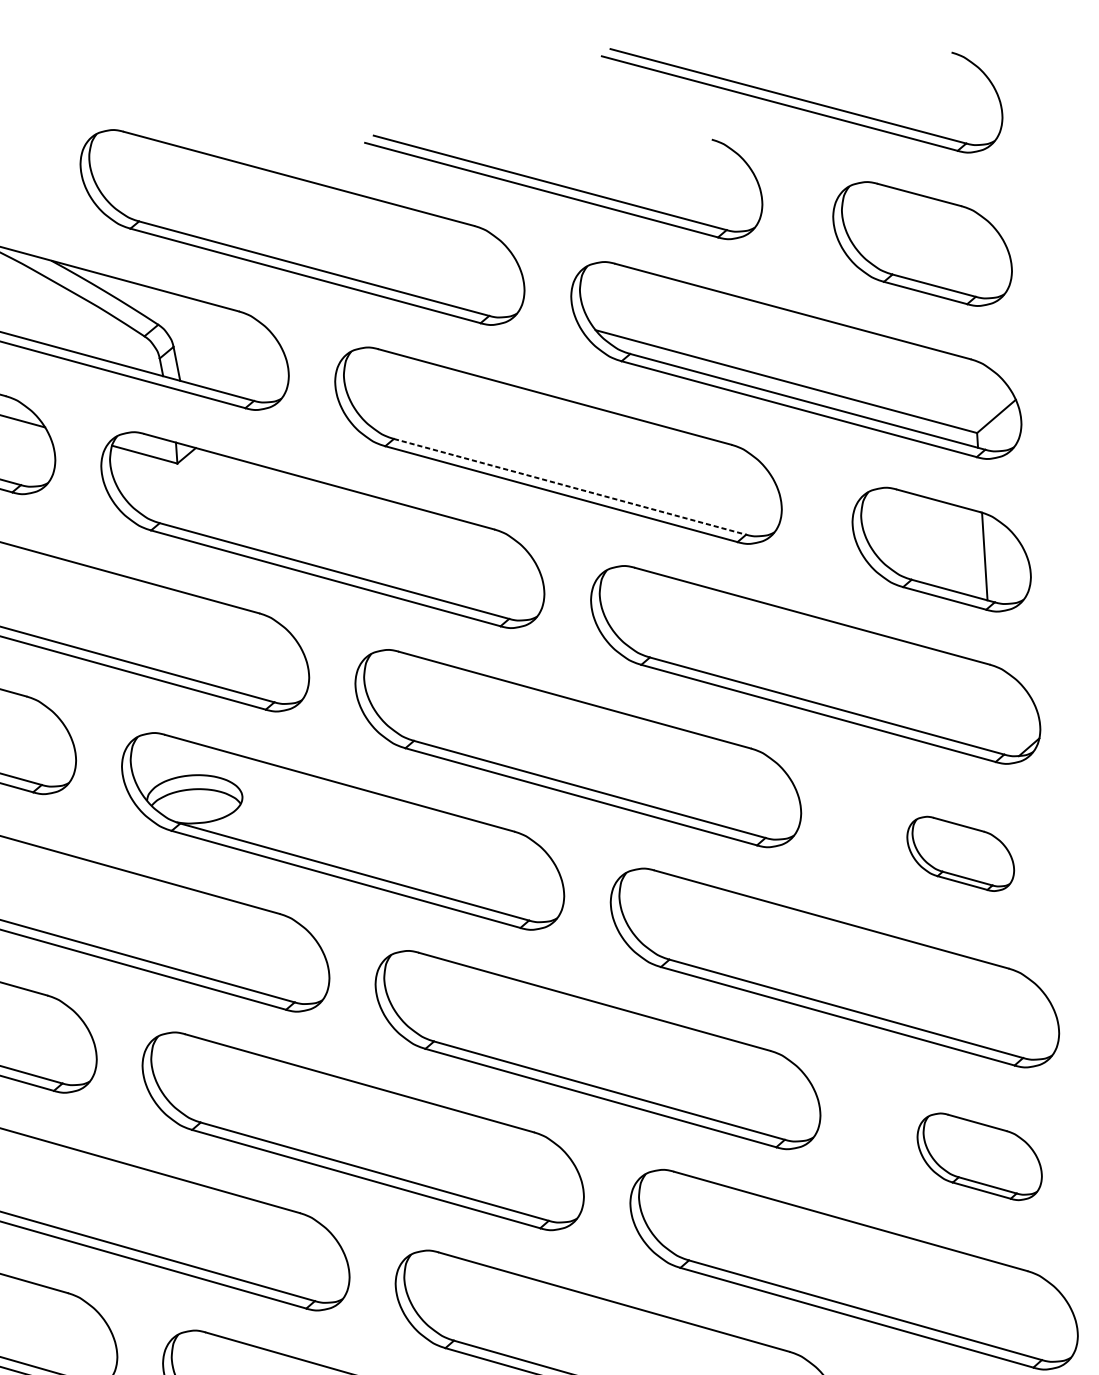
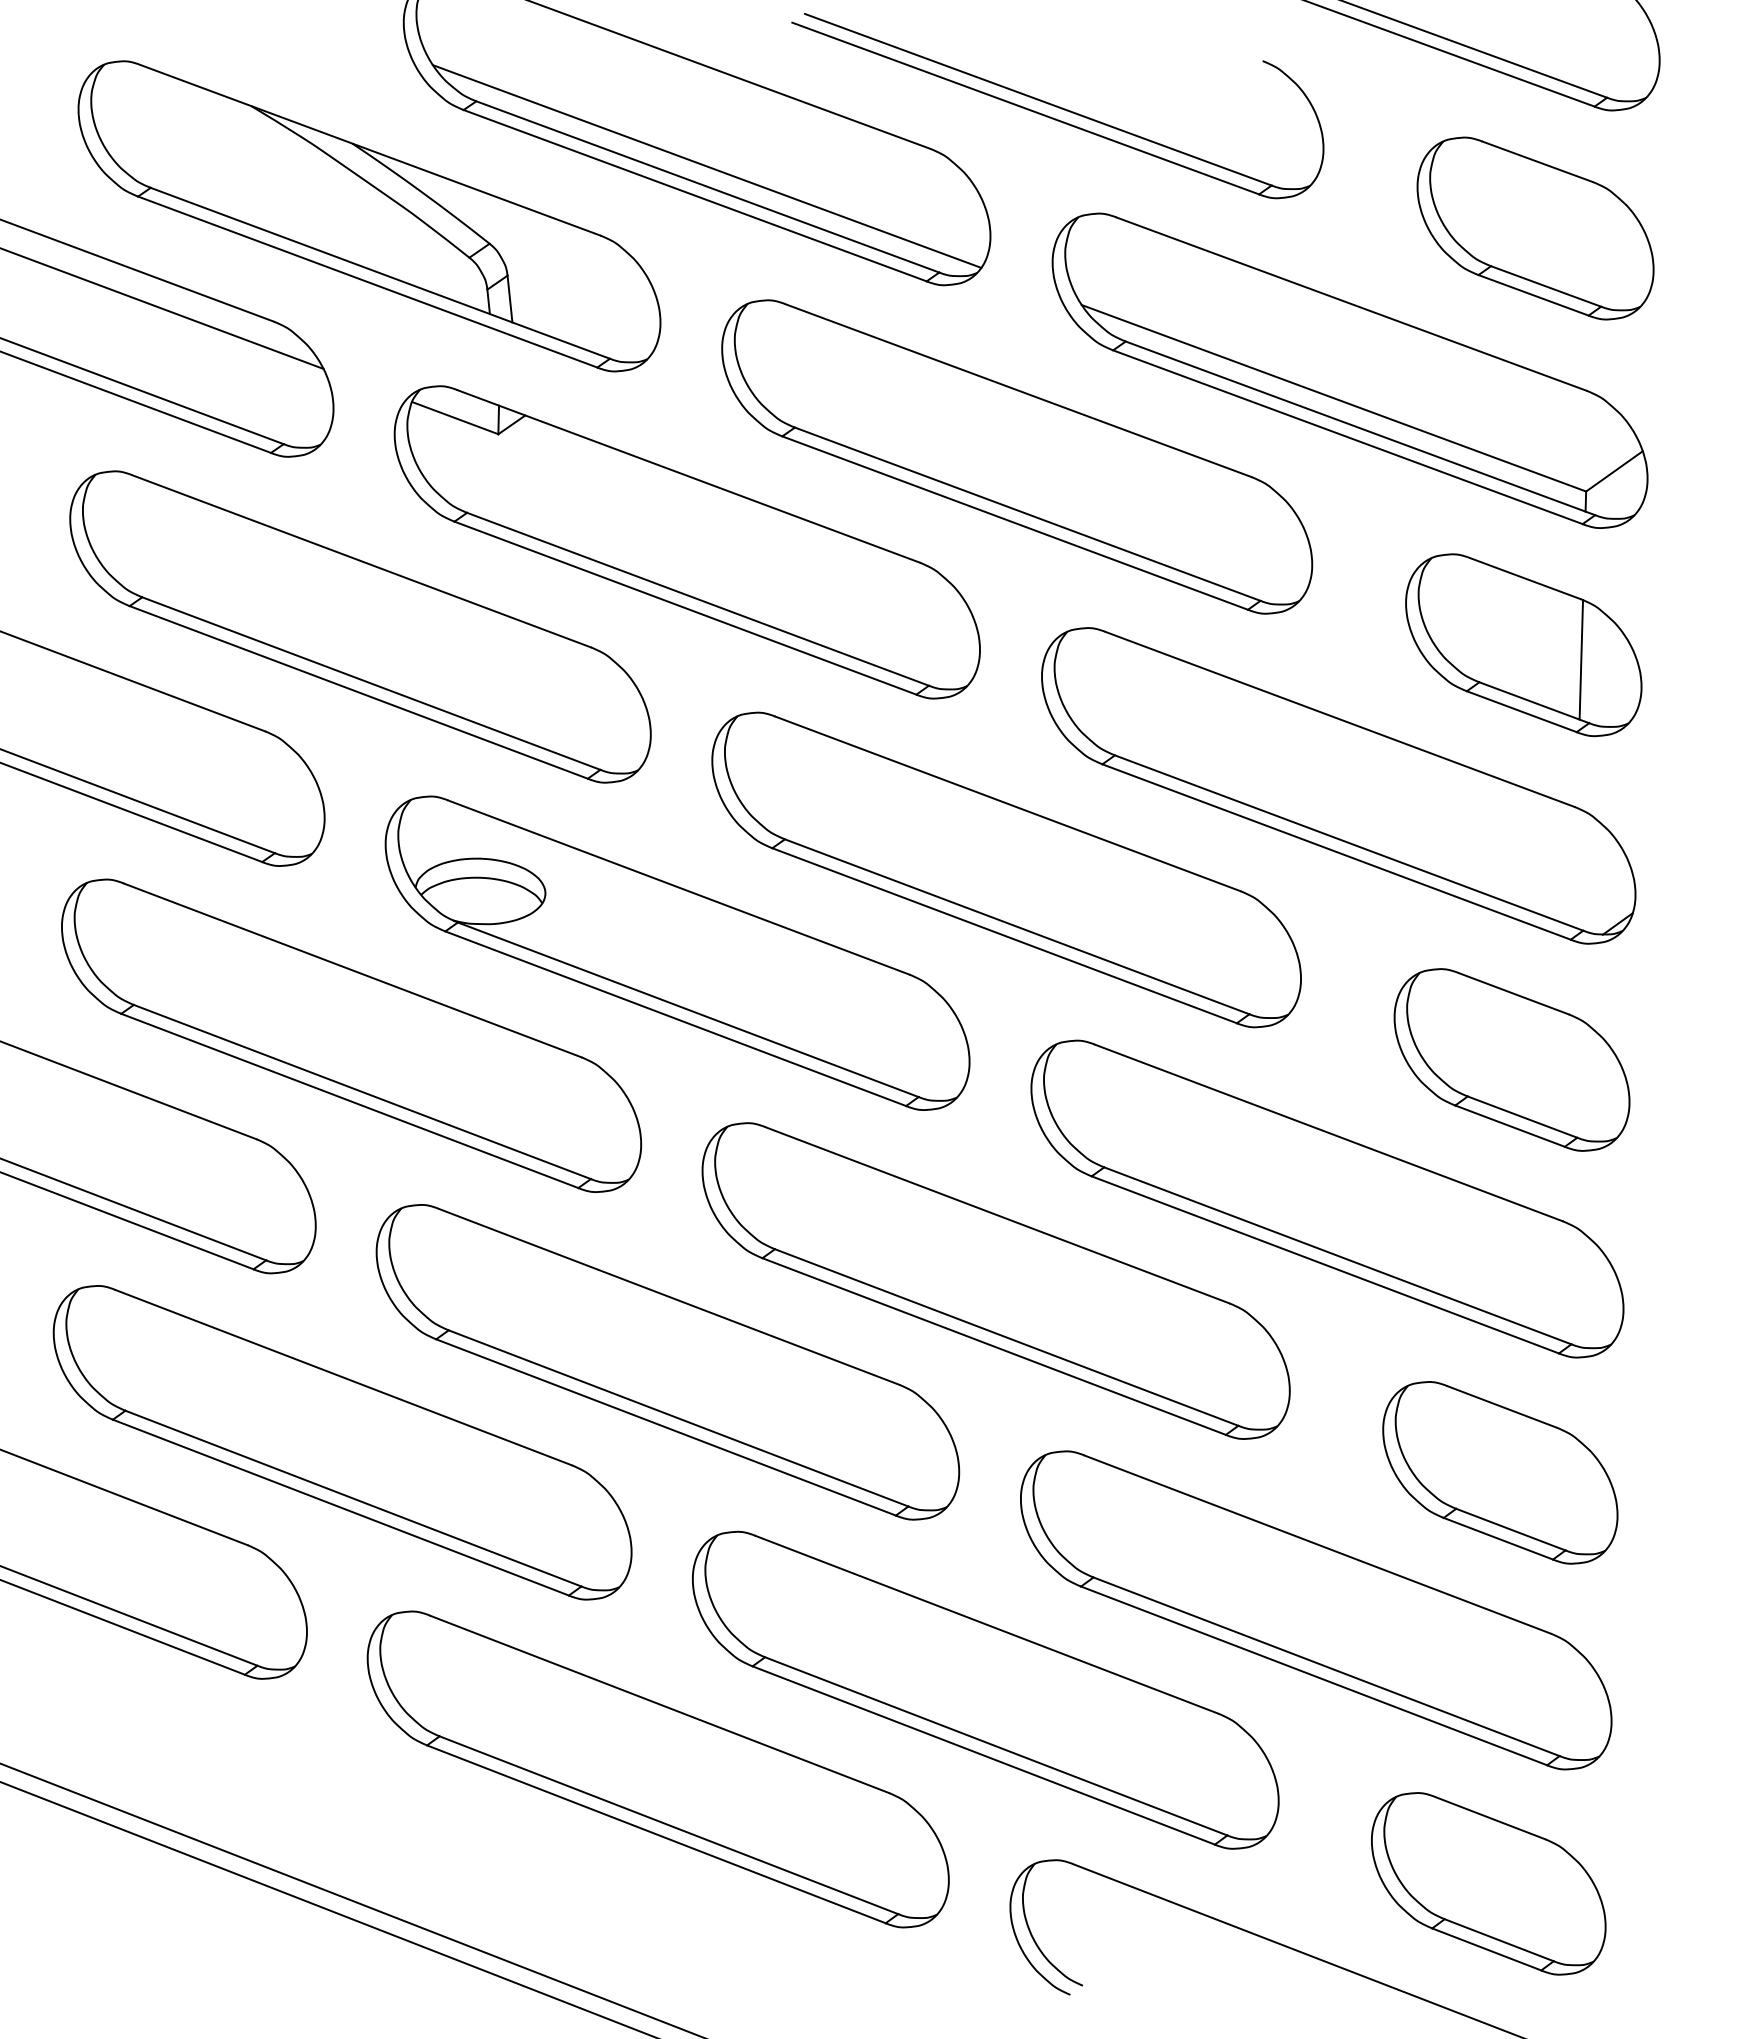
line: (311, 253) -> (706, 166), added
line: (570, 487) -> (1028, 514), dashed -> solid
part: (960, 853) -> (1511, 1059), size x1.67
part: (979, 1156) -> (1500, 1472), size x1.43

